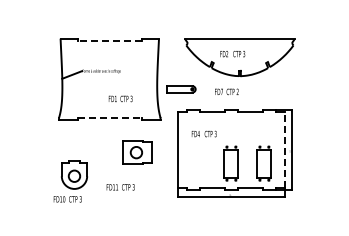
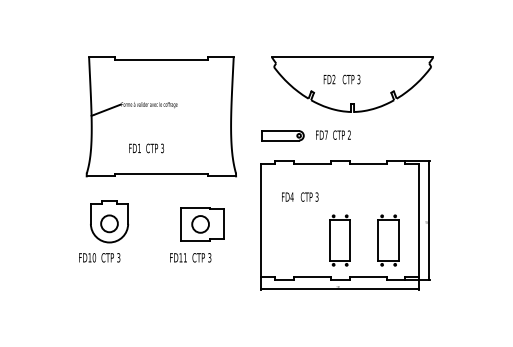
line: (109, 40) -> (160, 59), dashed -> solid
part: (181, 89) -> (282, 136), moved
text: (120, 98) -> (146, 147), moved
line: (109, 118) -> (160, 174), dashed -> solid
line: (285, 149) -> (419, 219), dashed -> solid
part: (70, 181) -> (103, 231), moved
text: (120, 187) -> (190, 258), moved

